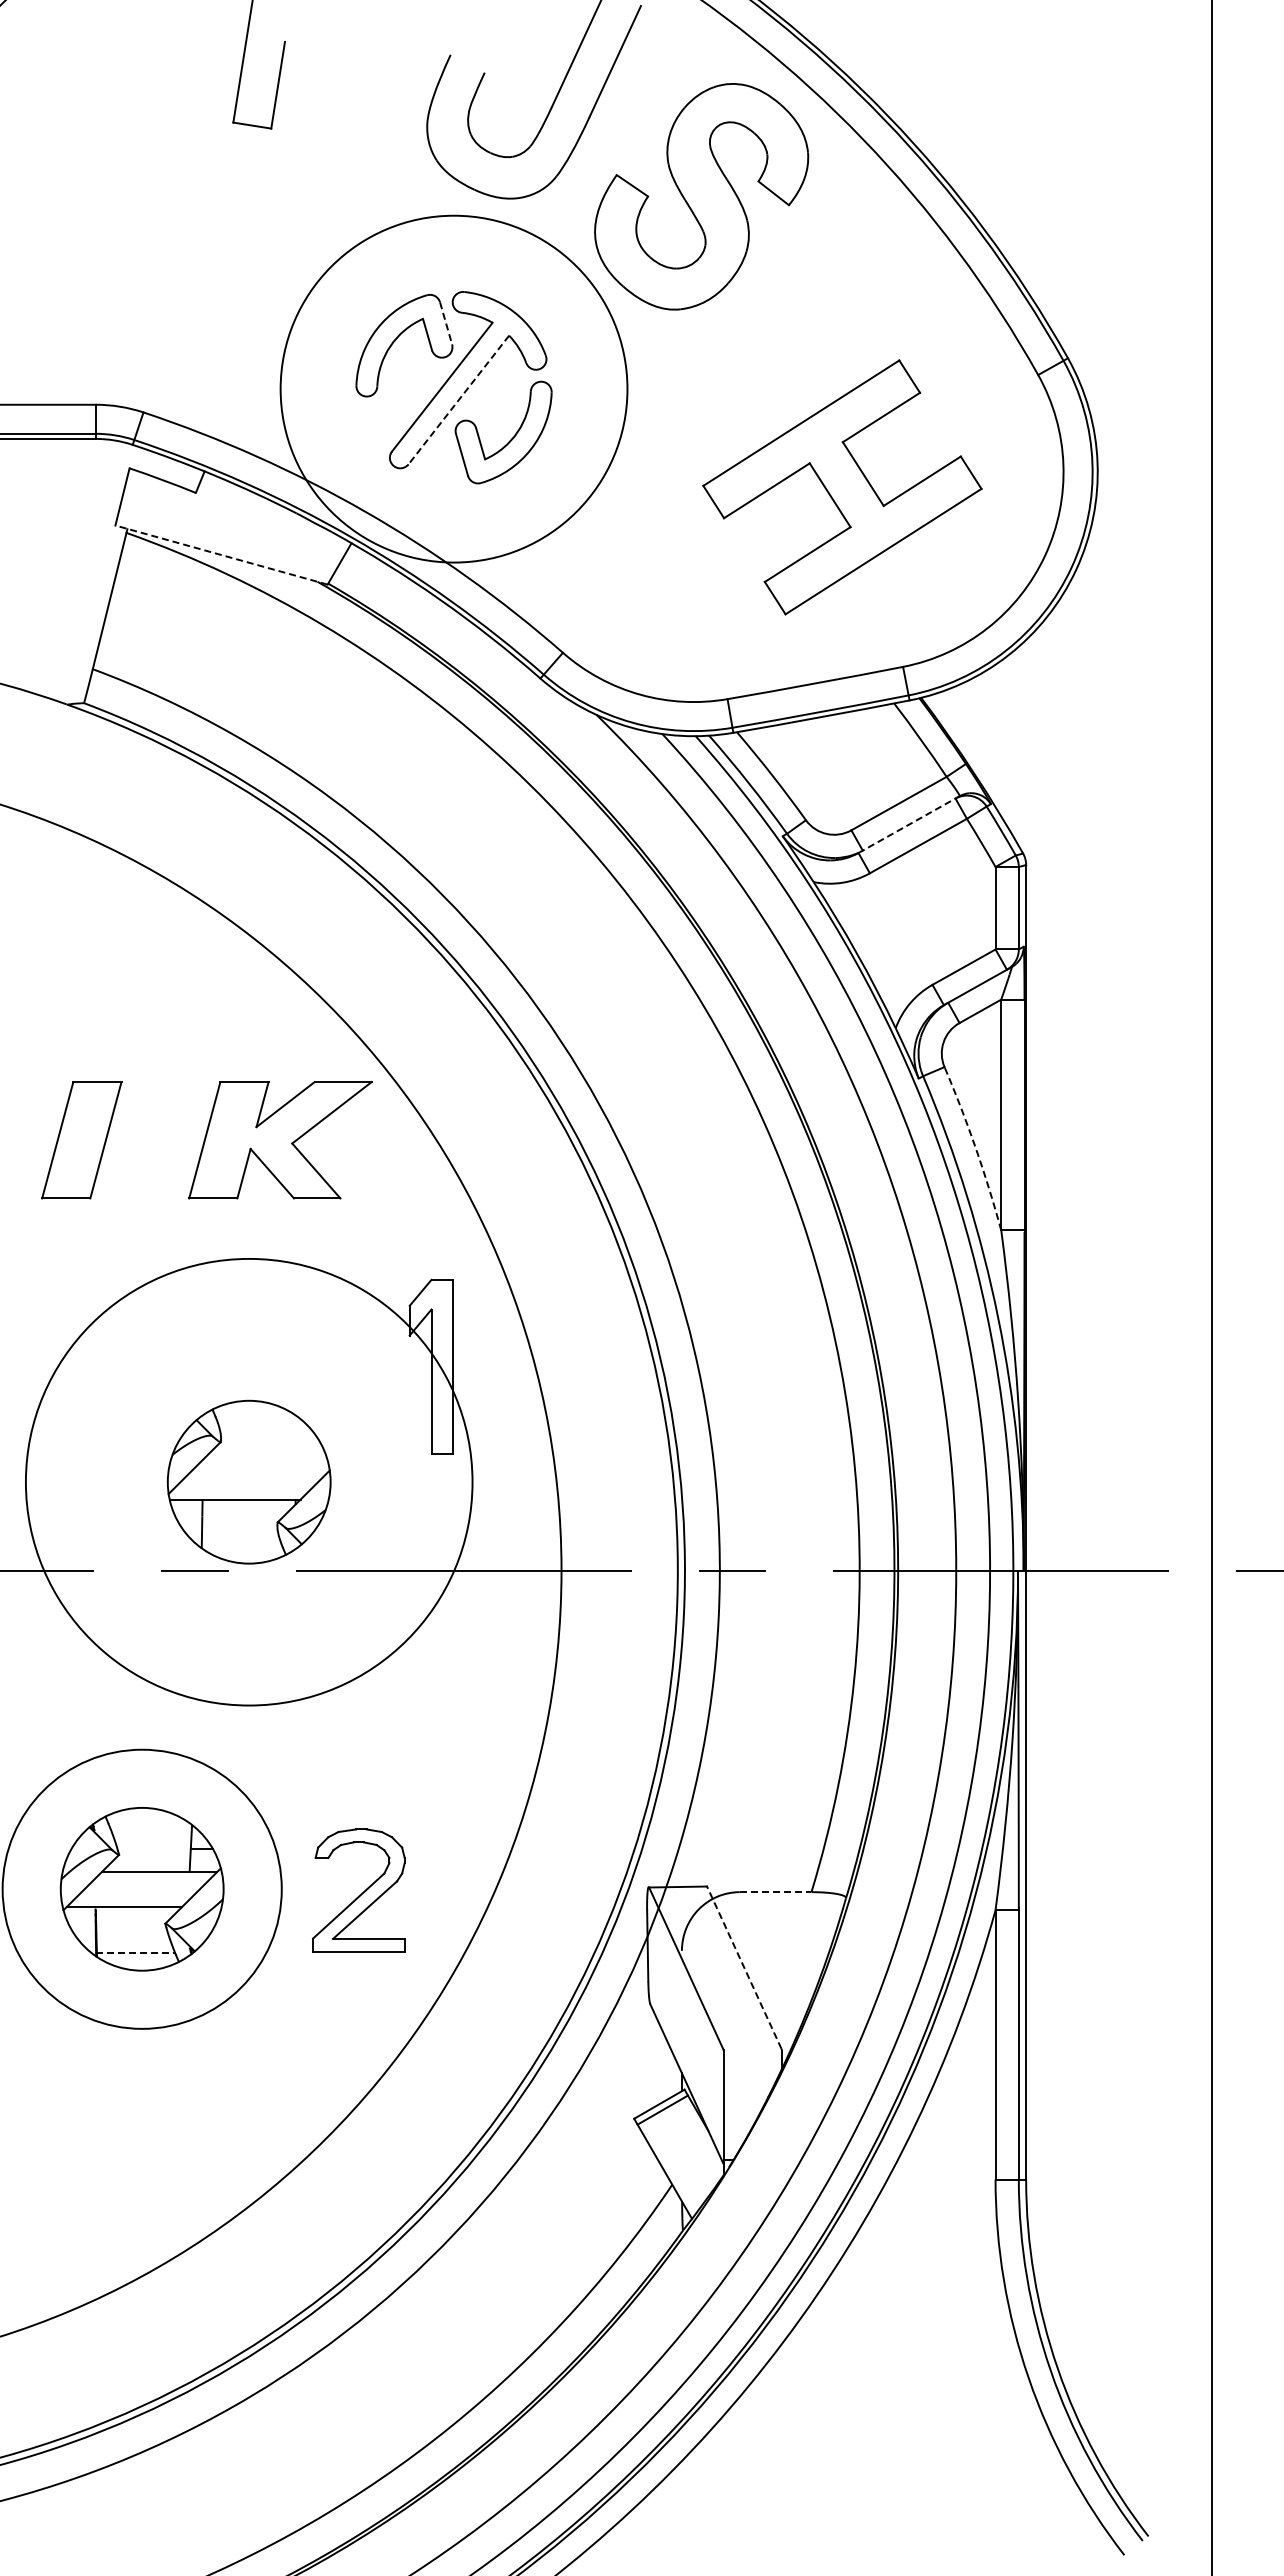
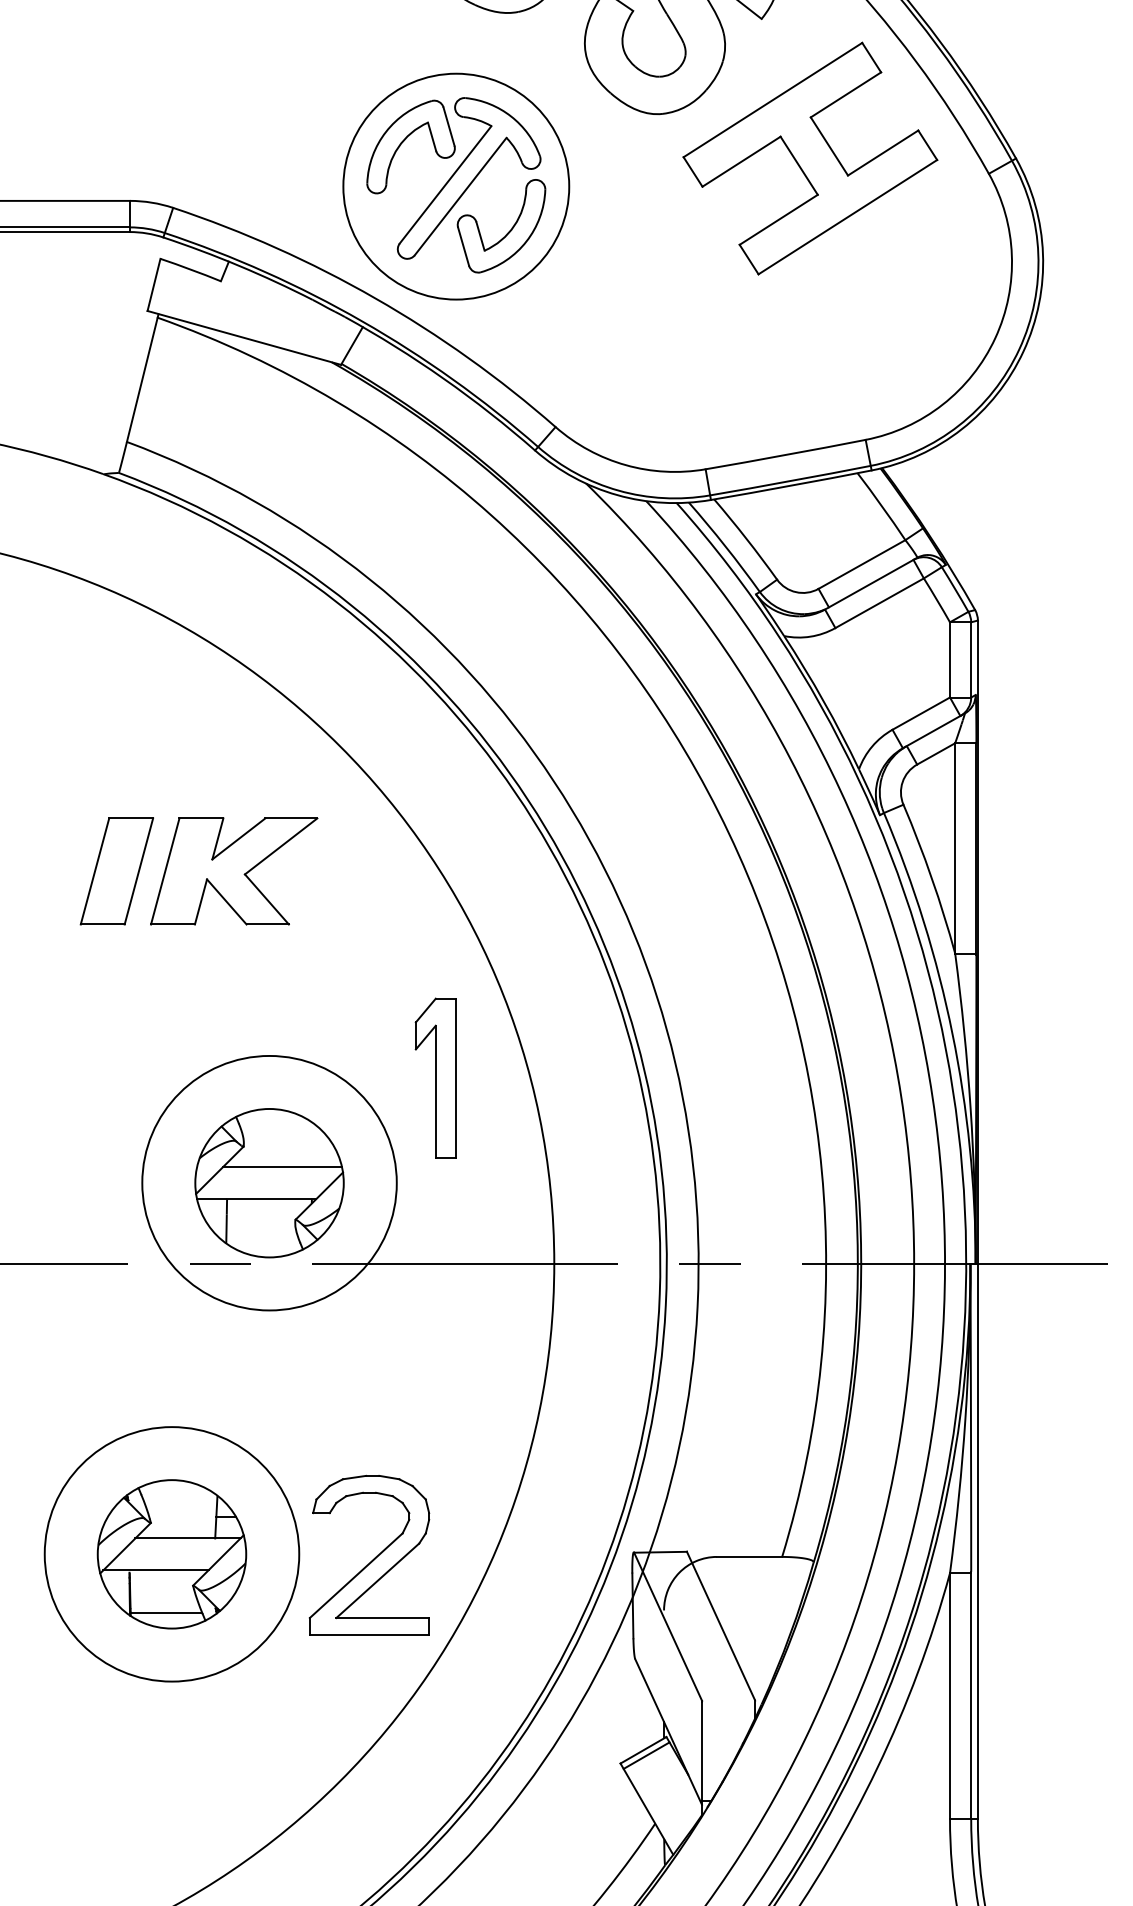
line: (446, 323) -> (449, 126), dashed -> solid
circle: (453, 389) -> (455, 186), size x0.71
line: (458, 400) -> (460, 197), dashed -> solid
part: (842, 487) -> (810, 158), moved
line: (221, 554) -> (244, 337), dashed -> solid
line: (909, 824) -> (871, 583), dashed -> solid
part: (280, 1140) -> (234, 871), moved
arc: (975, 1147) -> (931, 878), dashed -> solid
line: (262, 1464) -> (281, 1167), added
circle: (248, 1481) -> (268, 1182), size x0.62
part: (358, 1890) -> (369, 1555), size x1.43
line: (775, 1892) -> (749, 1557), dashed -> solid
line: (135, 1953) -> (165, 1612), dashed -> solid
line: (744, 1967) -> (721, 1625), dashed -> solid

